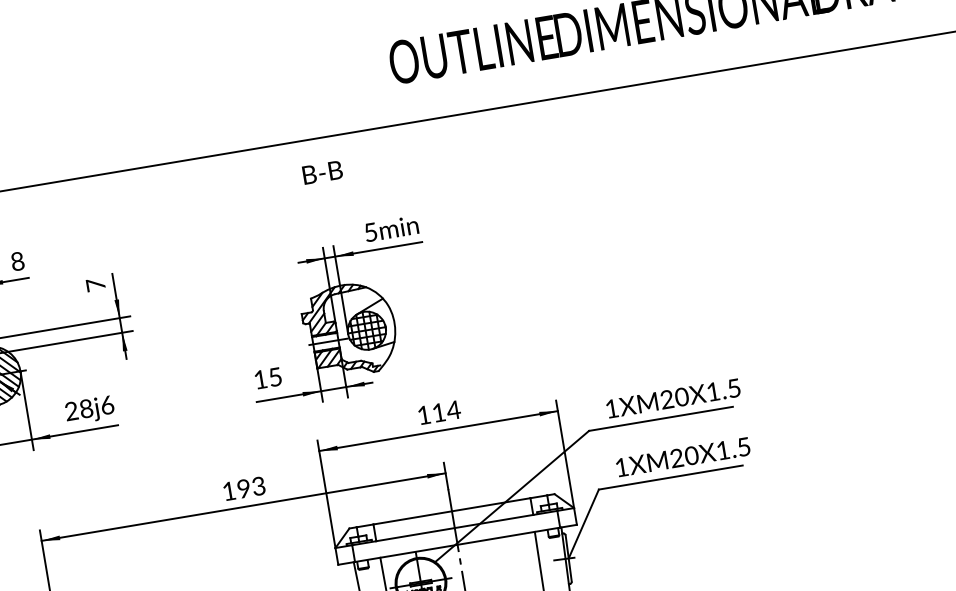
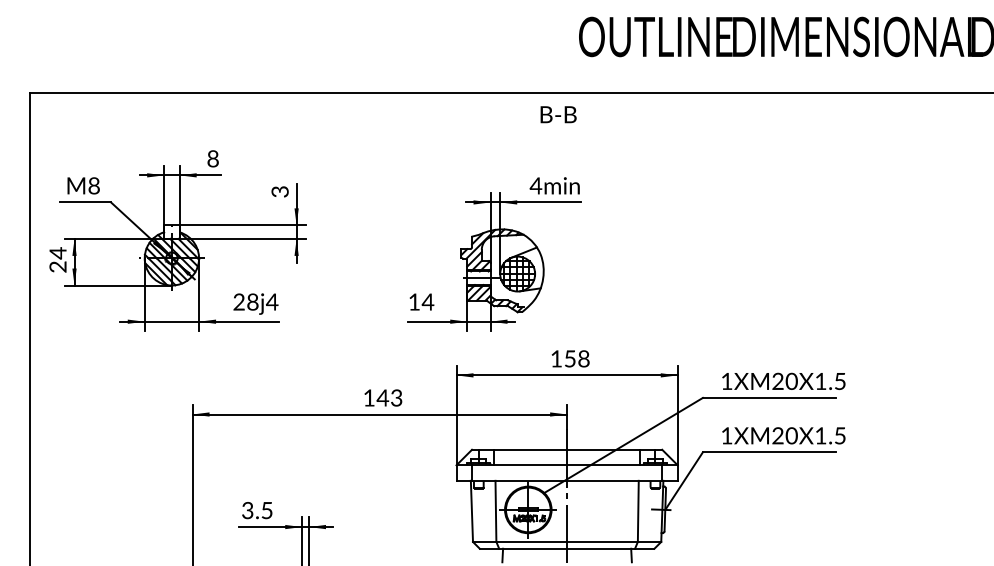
text: (322, 172) -> (558, 114), moved
text: (370, 232) -> (535, 185), 5min -> 4min
text: (95, 284) -> (279, 191), 7 -> 3
text: (274, 376) -> (427, 301), 15 -> 14
text: (106, 404) -> (271, 301), 28j6 -> 28j4
text: (446, 411) -> (577, 358), 114 -> 158
text: (243, 488) -> (382, 397), 193 -> 143

